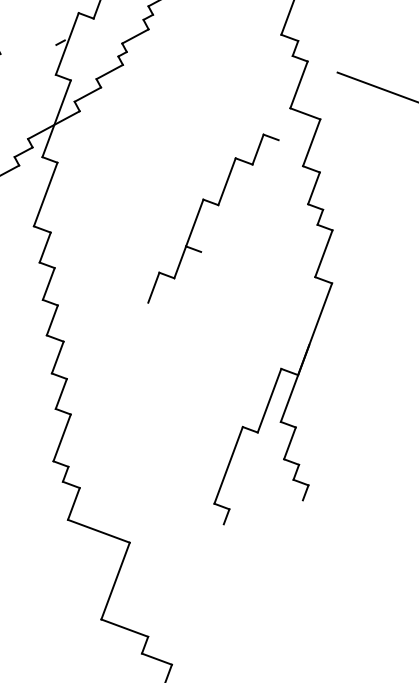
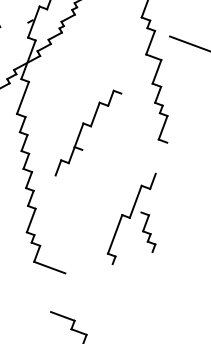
part: (213, 217) -> (88, 132), moved
line: (306, 352) -> (154, 177), removed
line: (116, 580) -> (58, 292), removed

